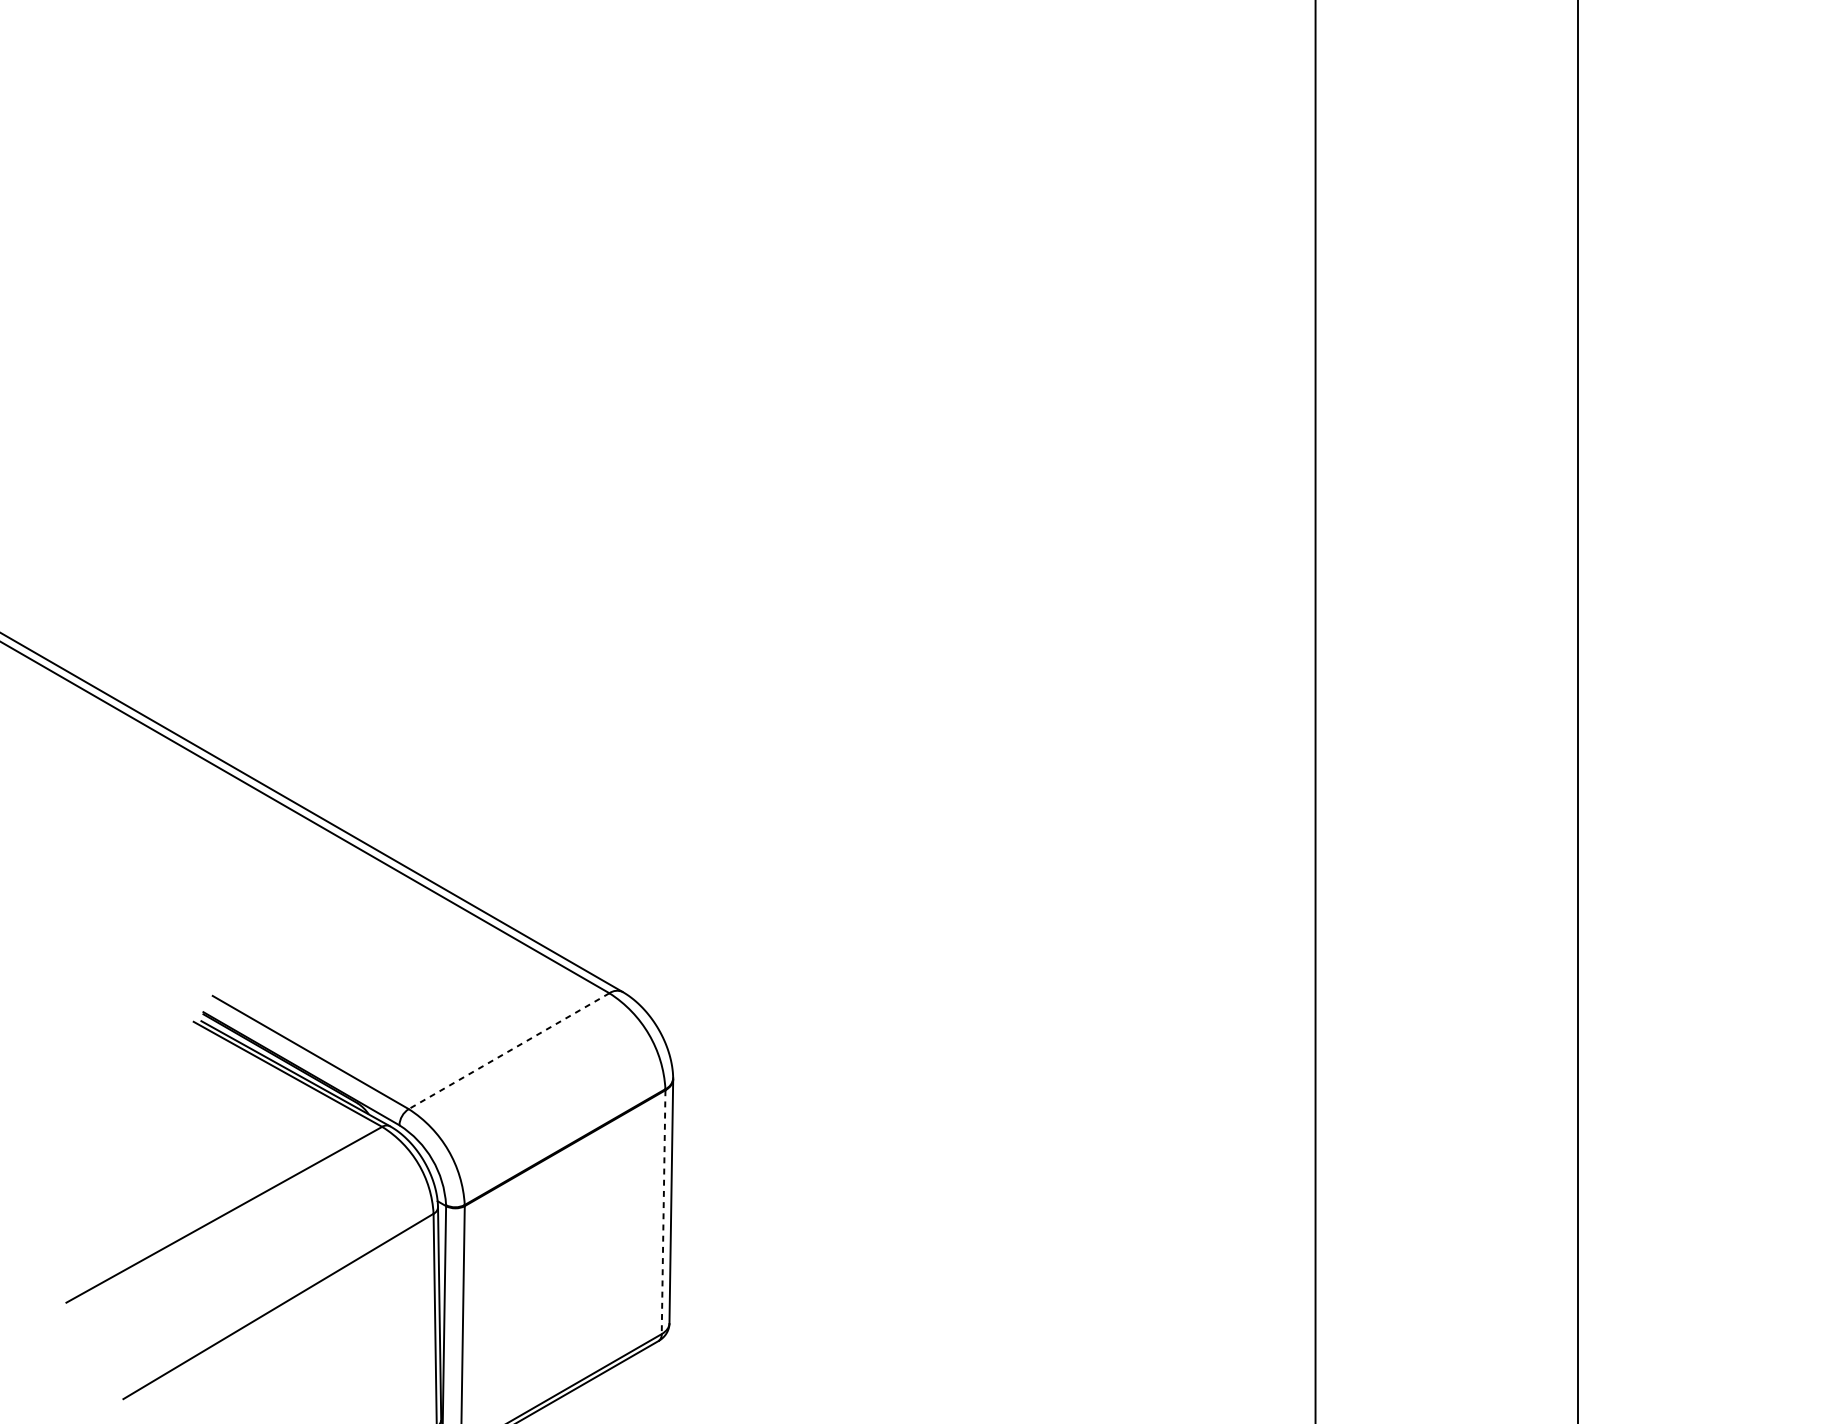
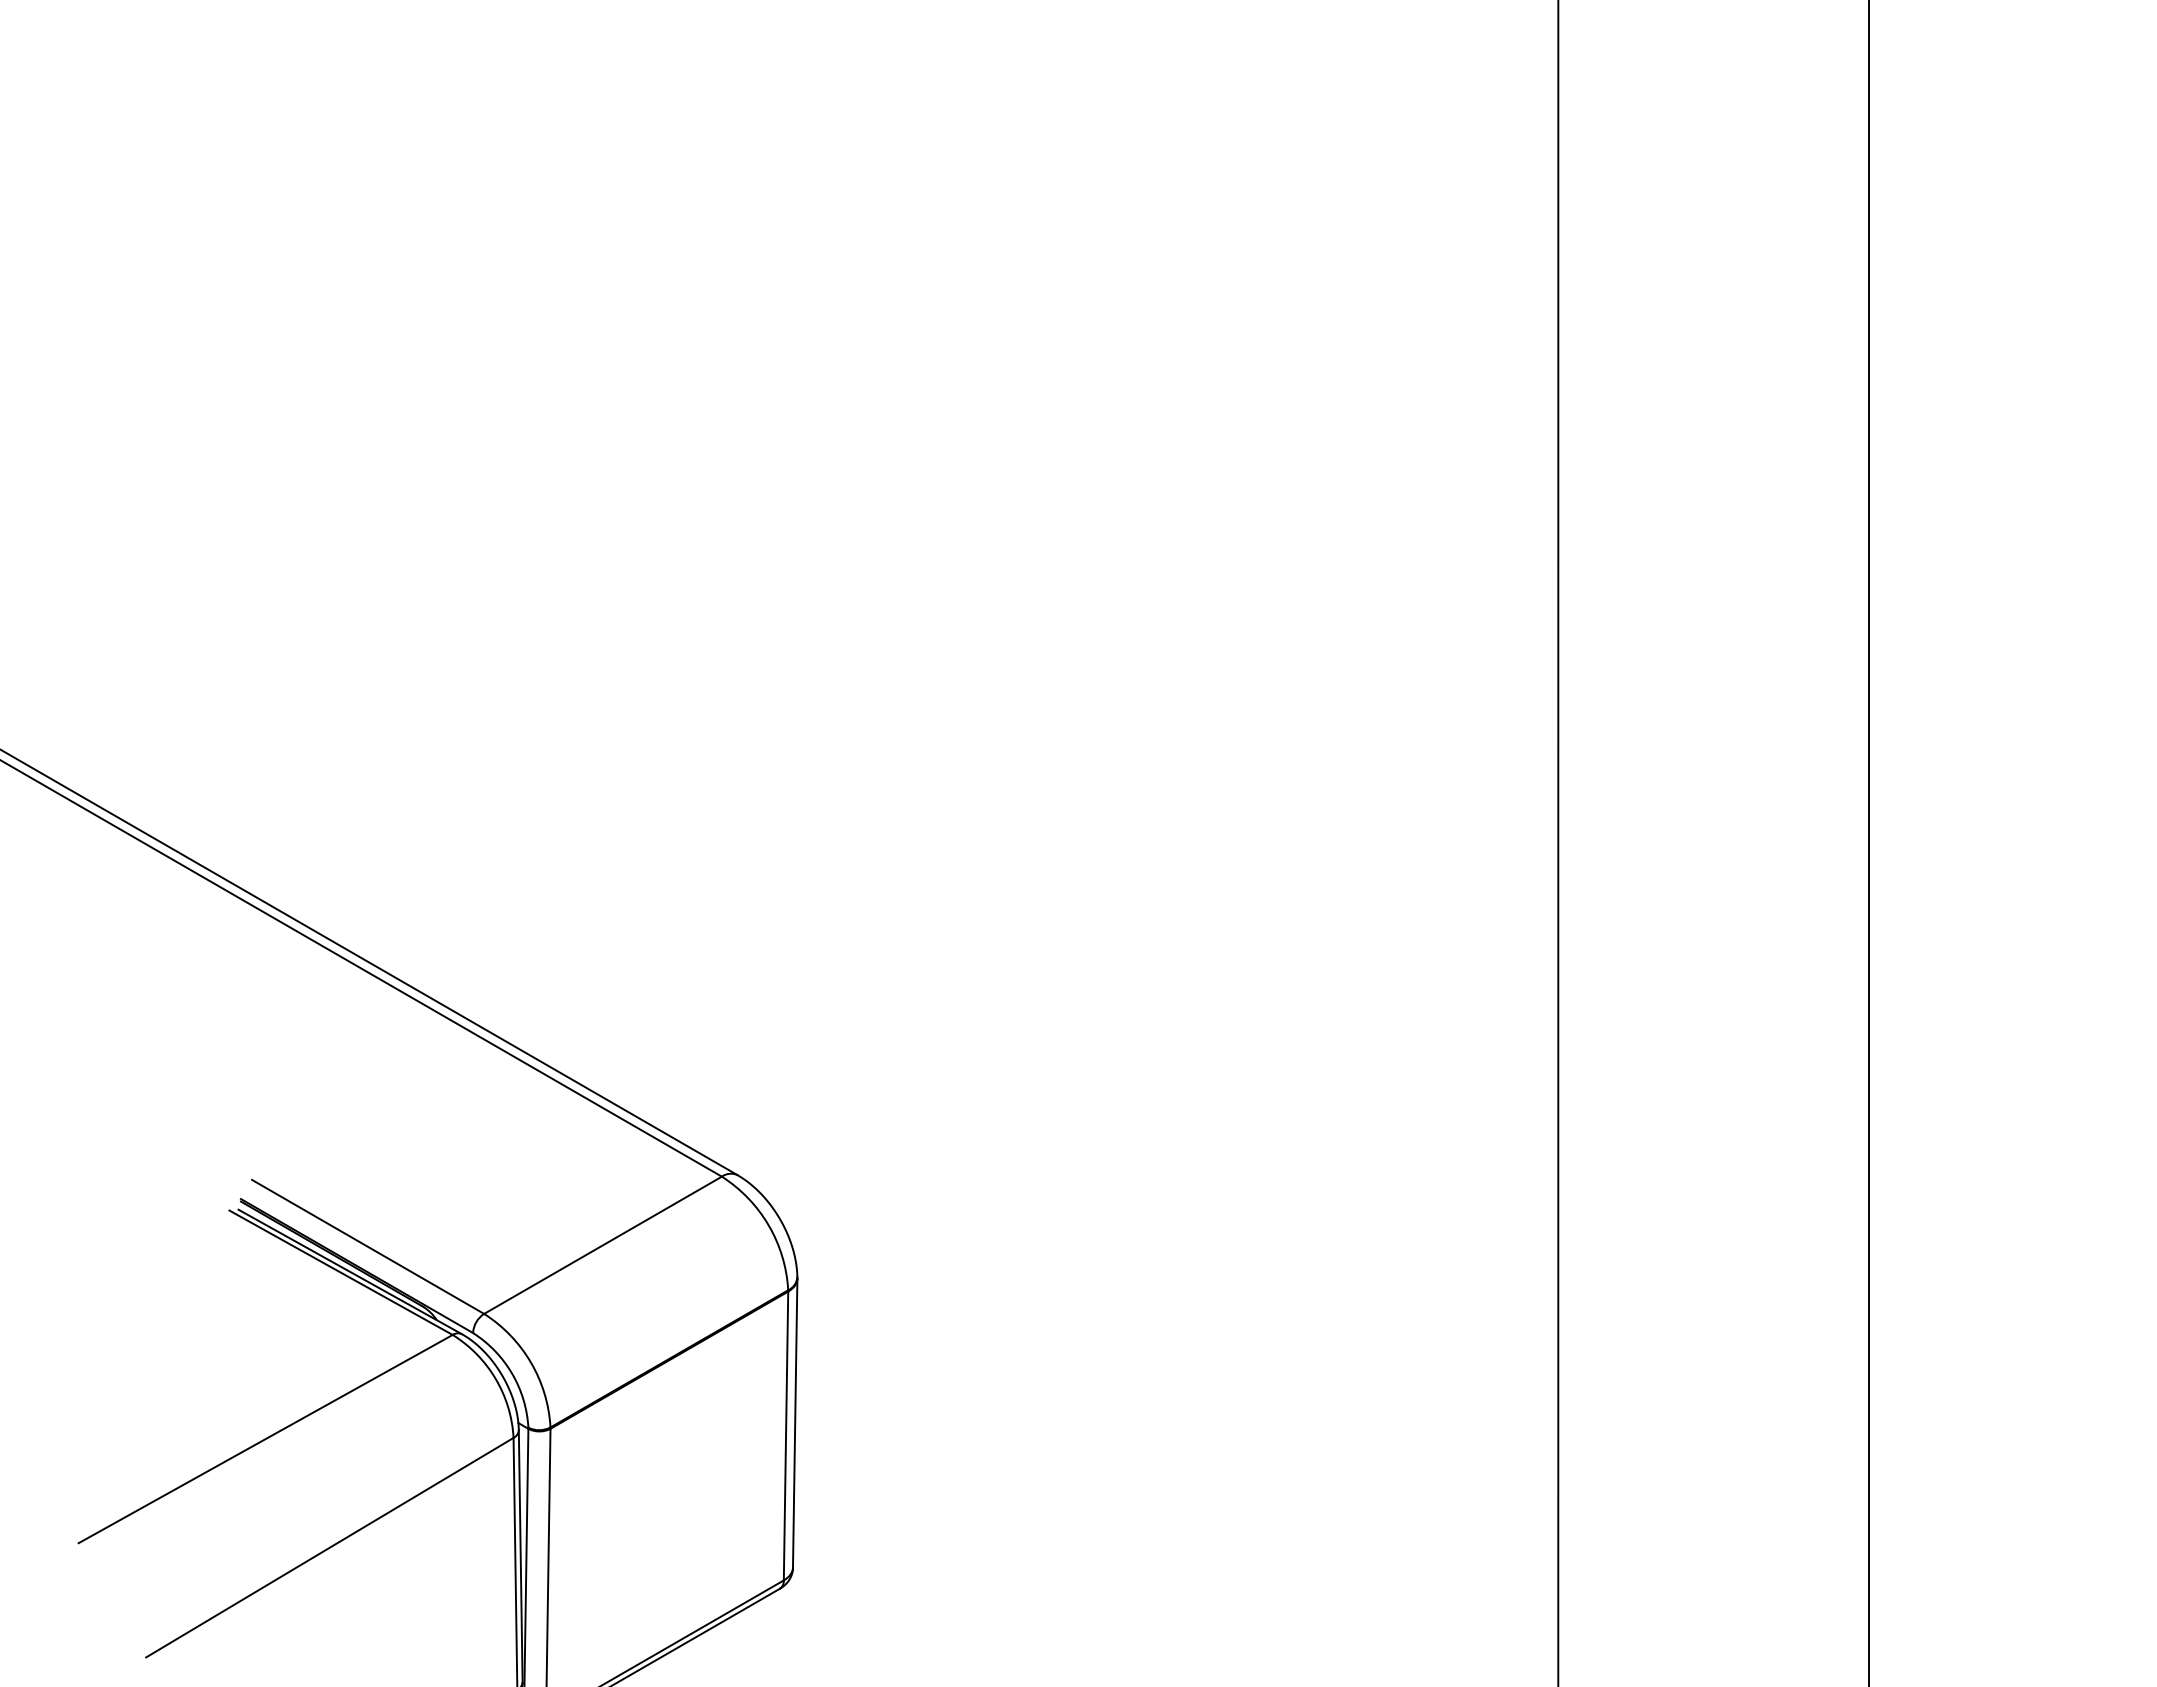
line: (508, 1051) -> (602, 1245), dashed -> solid
line: (663, 1212) -> (786, 1436), dashed -> solid

